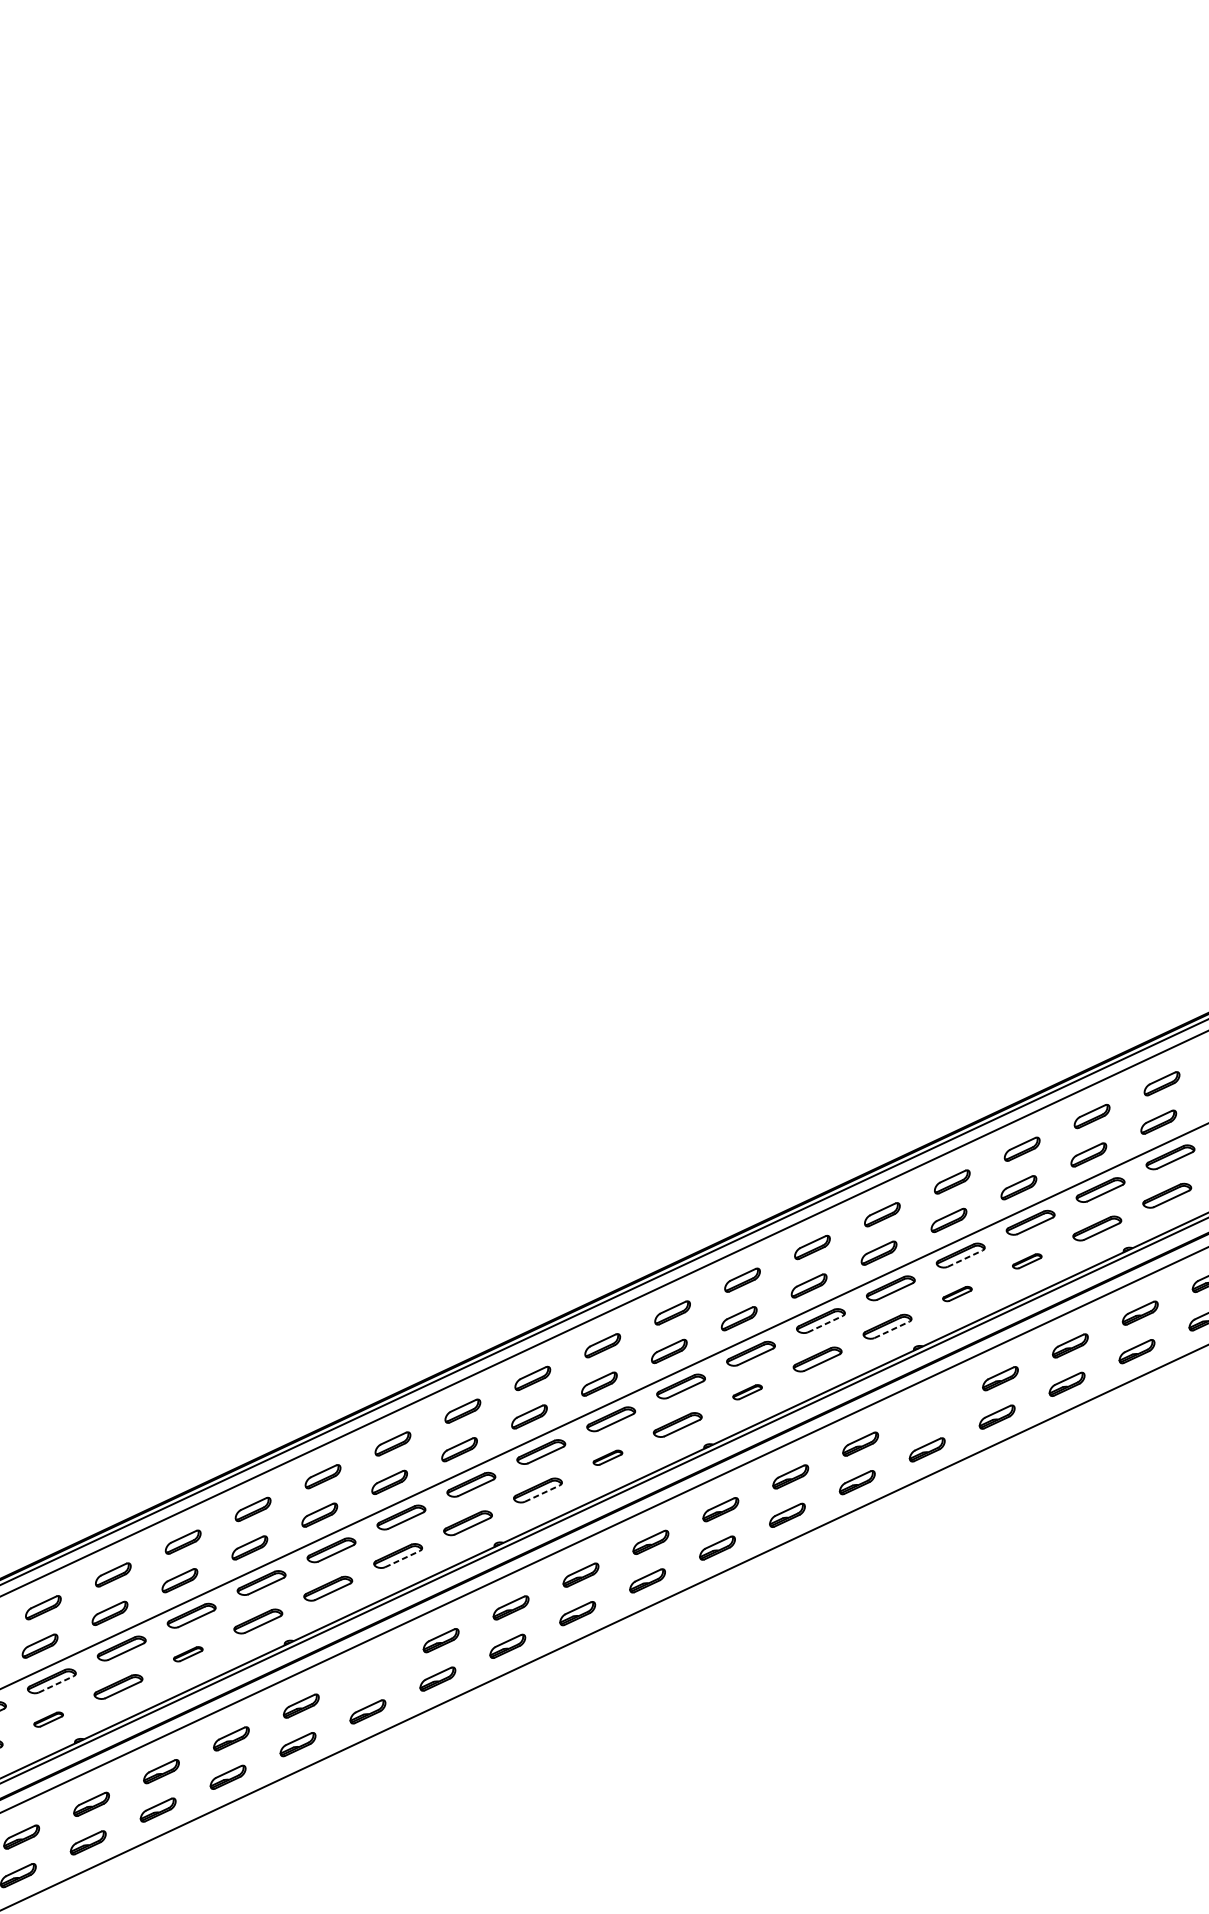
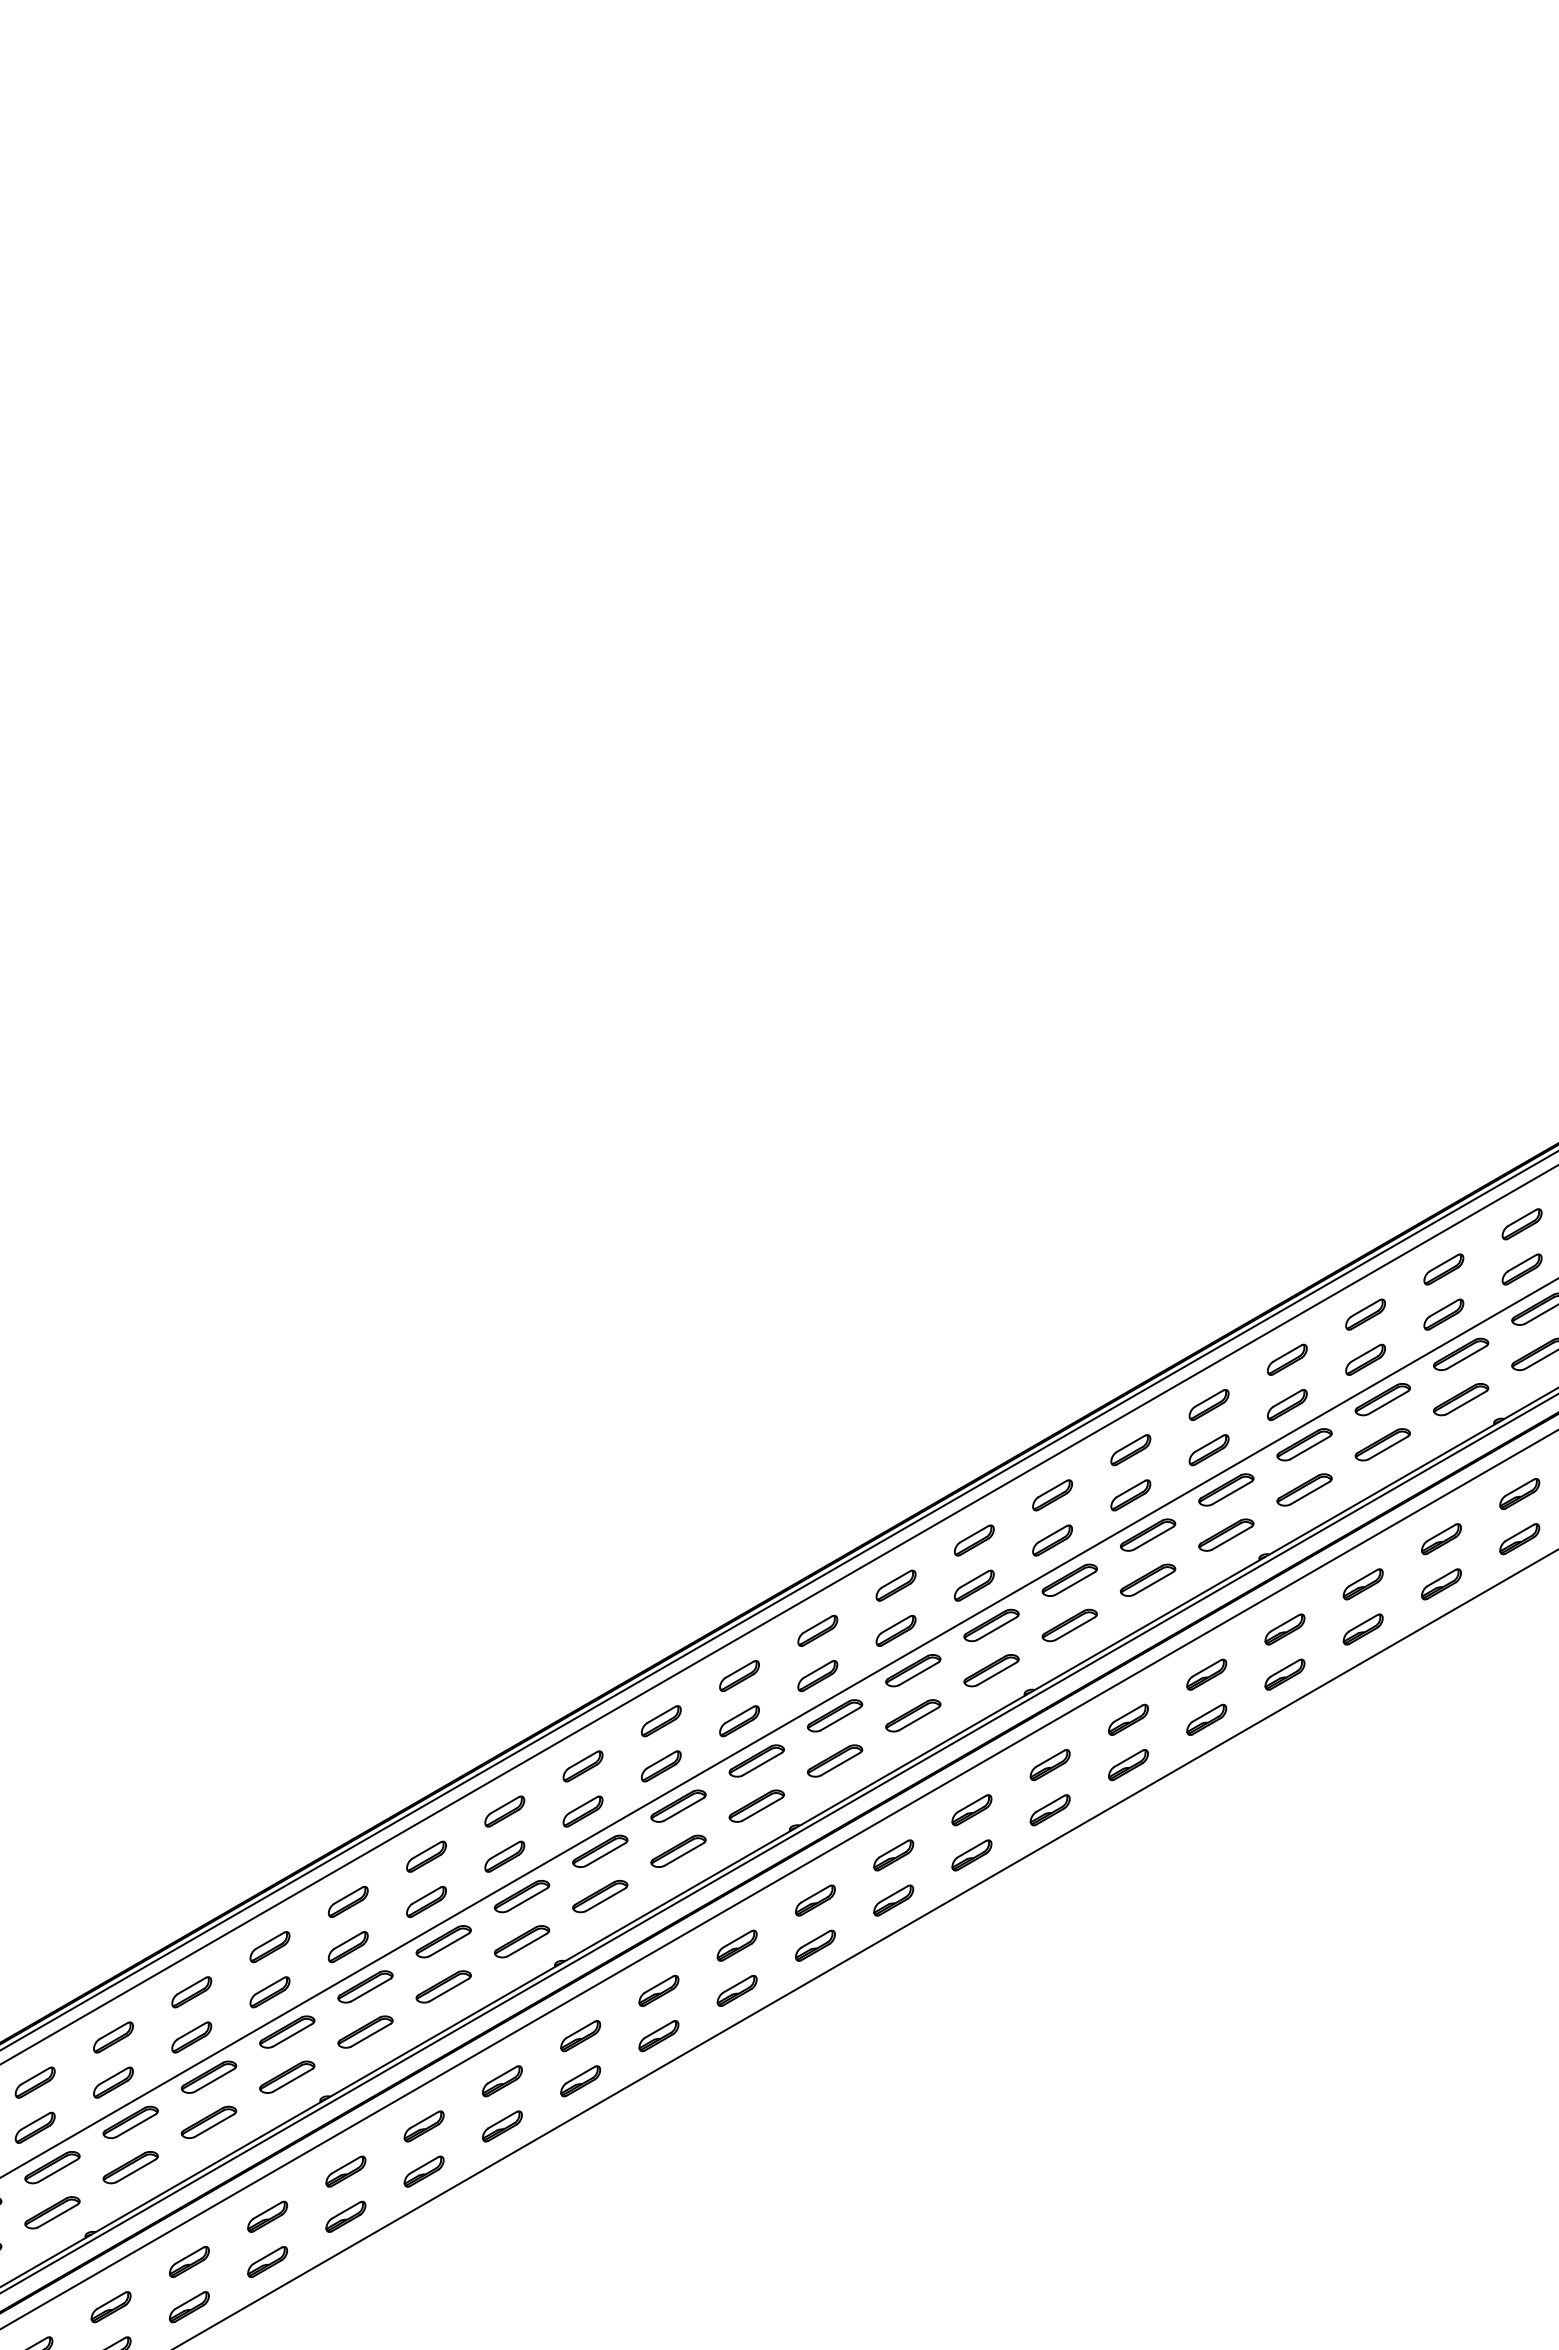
line: (965, 1258) -> (1310, 1447), dashed -> solid
part: (1027, 1261) -> (1382, 1444), size x1.67
part: (957, 1293) -> (1304, 1489), size x1.67
line: (825, 1324) -> (1153, 1538), dashed -> solid
line: (891, 1330) -> (1231, 1538), dashed -> solid
part: (747, 1392) -> (1069, 1625), size x1.67
part: (930, 1411) -> (1284, 1629), added
part: (608, 1457) -> (913, 1715), size x1.67
line: (542, 1493) -> (840, 1764), dashed -> solid
line: (403, 1559) -> (684, 1854), dashed -> solid
part: (188, 1653) -> (443, 1986), size x1.67
part: (370, 1672) -> (658, 1990), added
line: (56, 1684) -> (292, 2035), dashed -> solid
part: (48, 1719) -> (287, 2076), size x1.67

